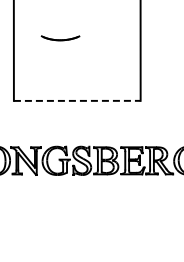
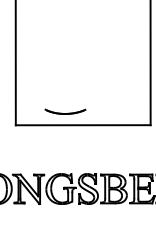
part: (60, 38) -> (65, 112), moved
line: (77, 100) -> (83, 124), dashed -> solid

